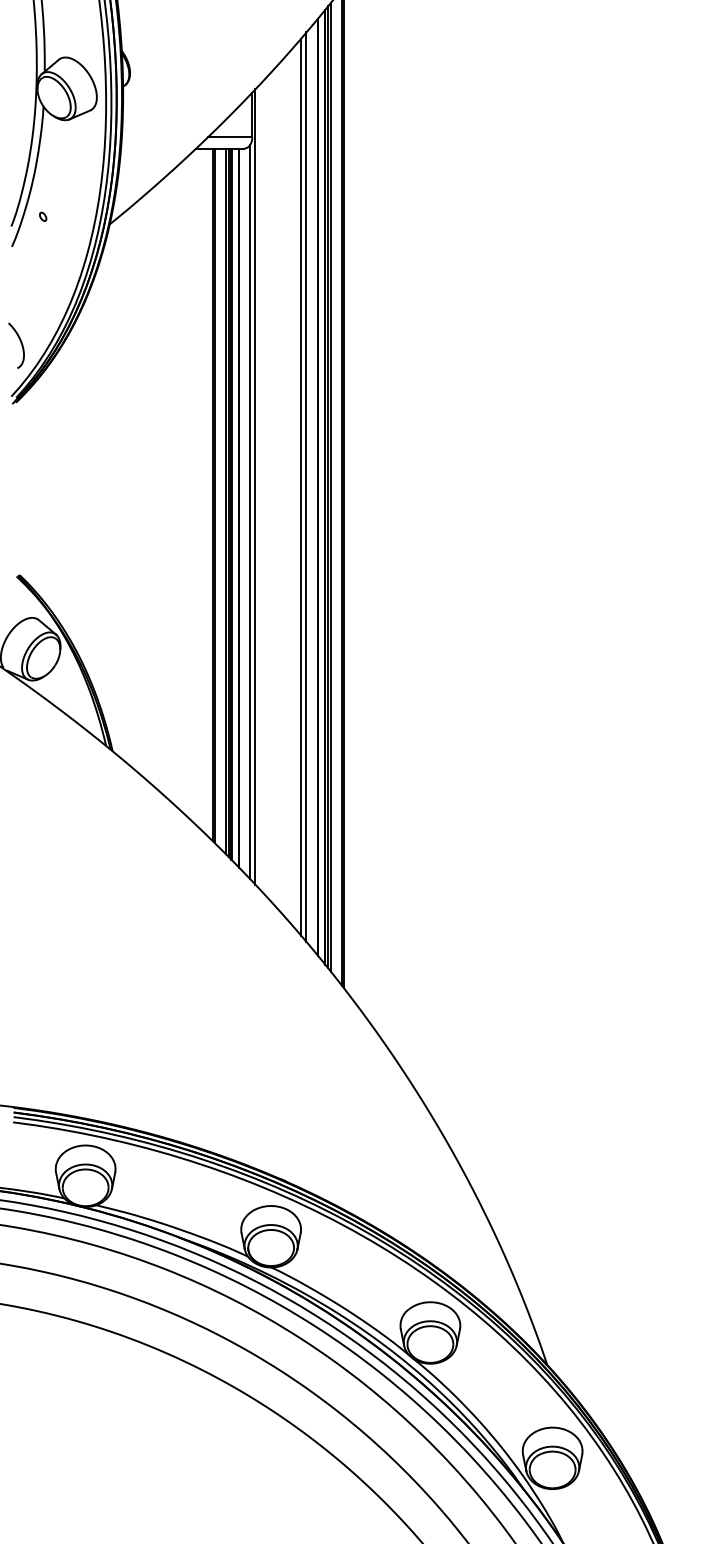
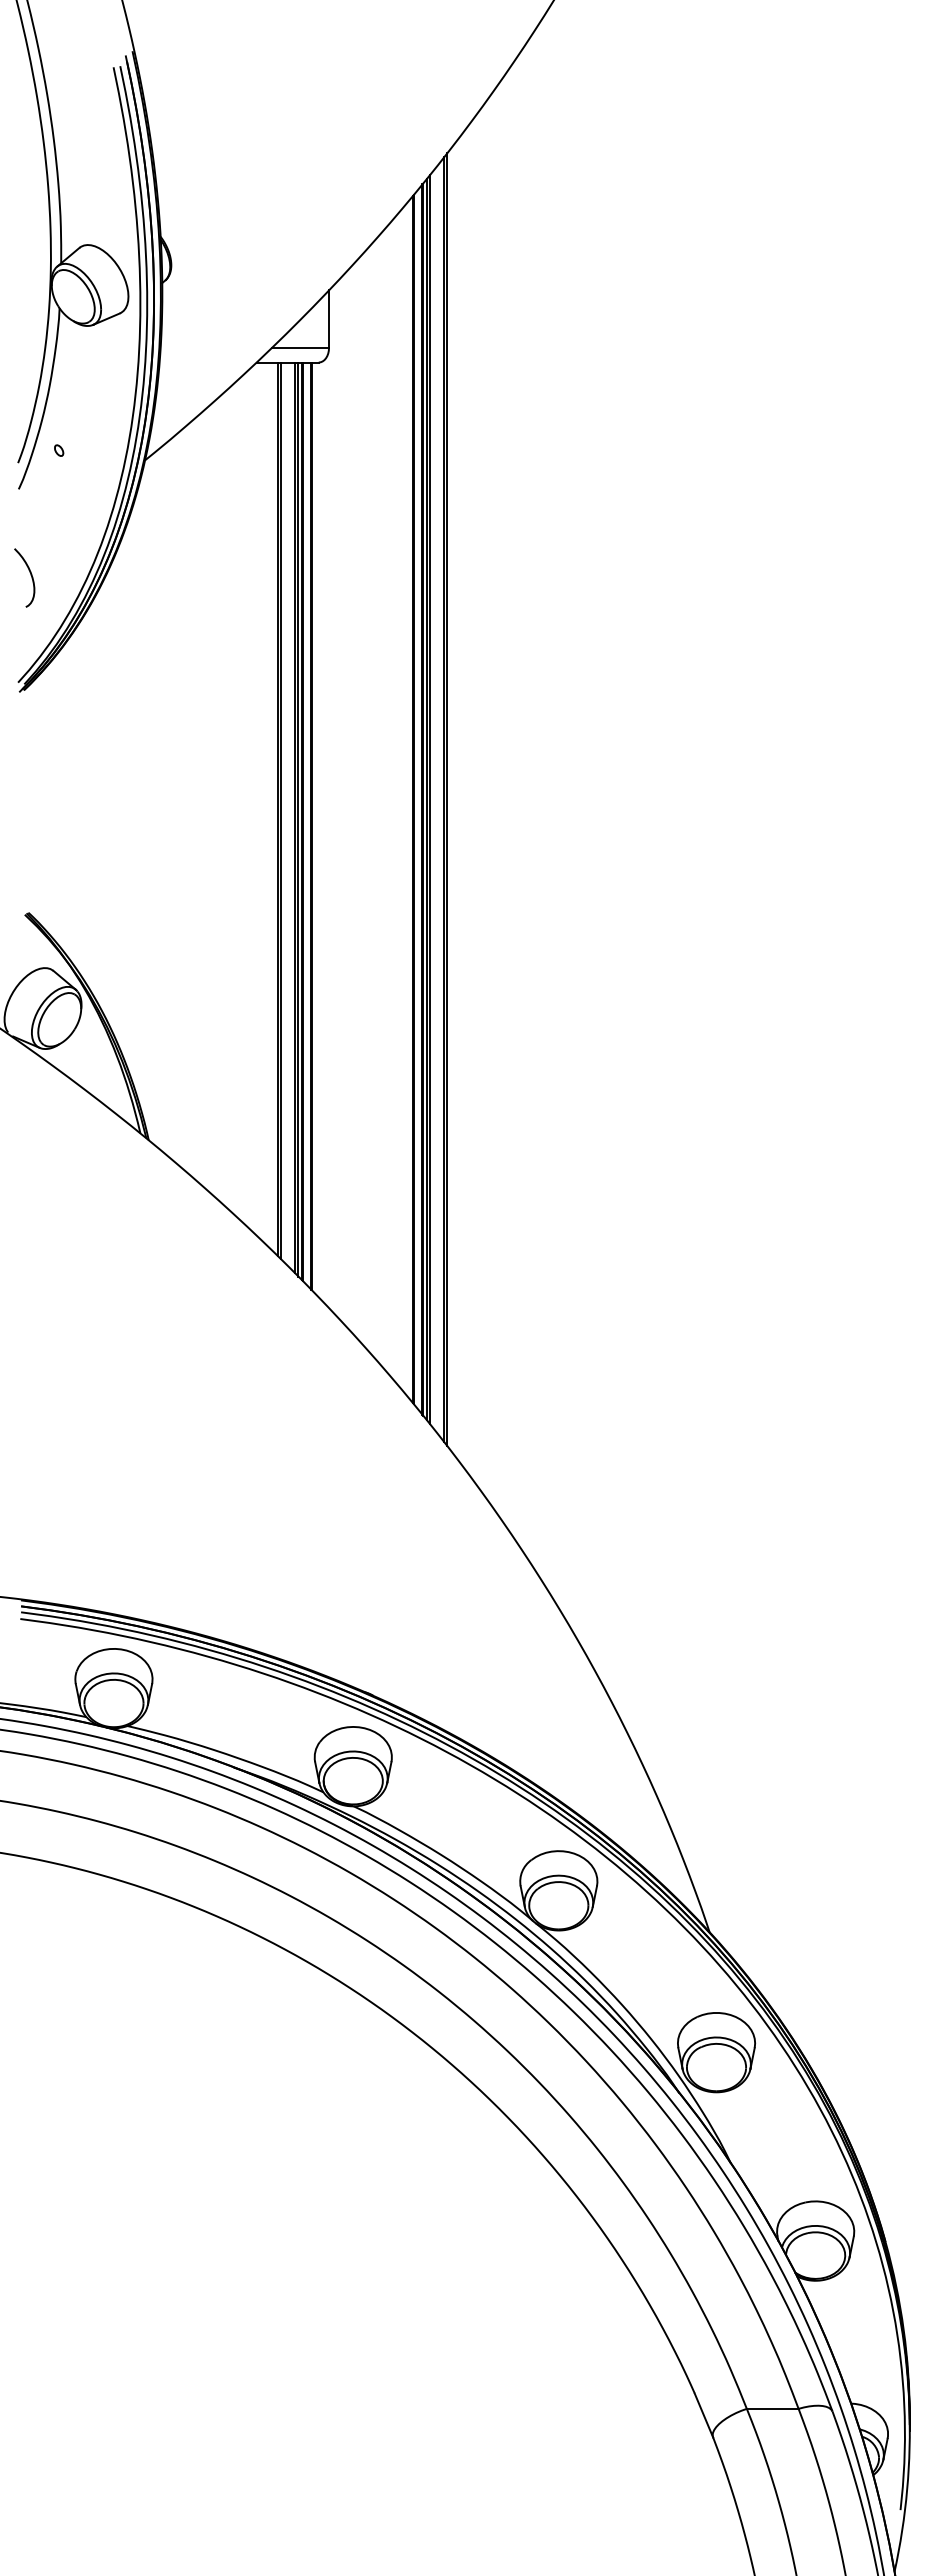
curve: (20, 343) -> (30, 575), moved
line: (255, 487) -> (333, 799), removed
line: (301, 487) -> (392, 799), removed
line: (306, 487) -> (398, 799), removed
line: (250, 512) -> (326, 831), removed

